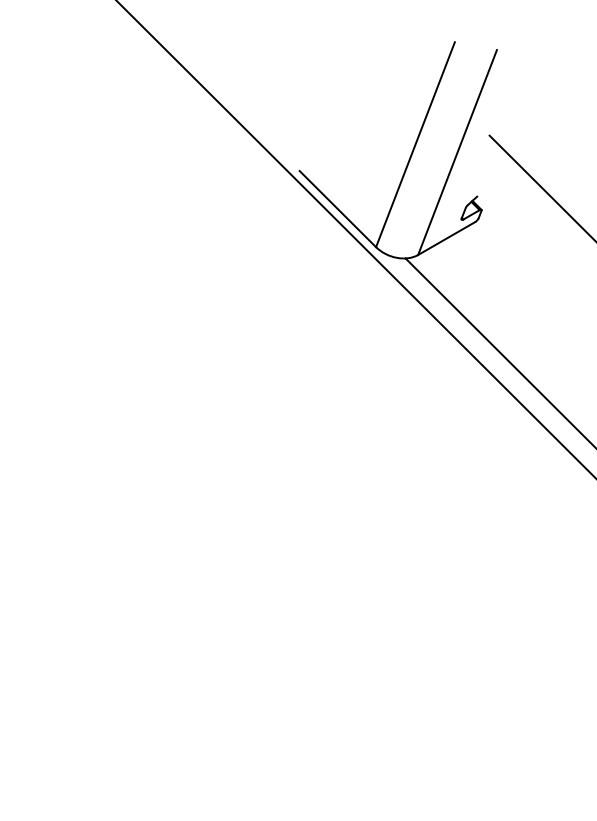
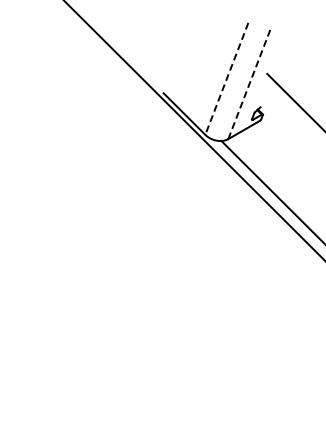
line: (414, 143) -> (226, 78), solid -> dashed
line: (456, 153) -> (249, 83), solid -> dashed

